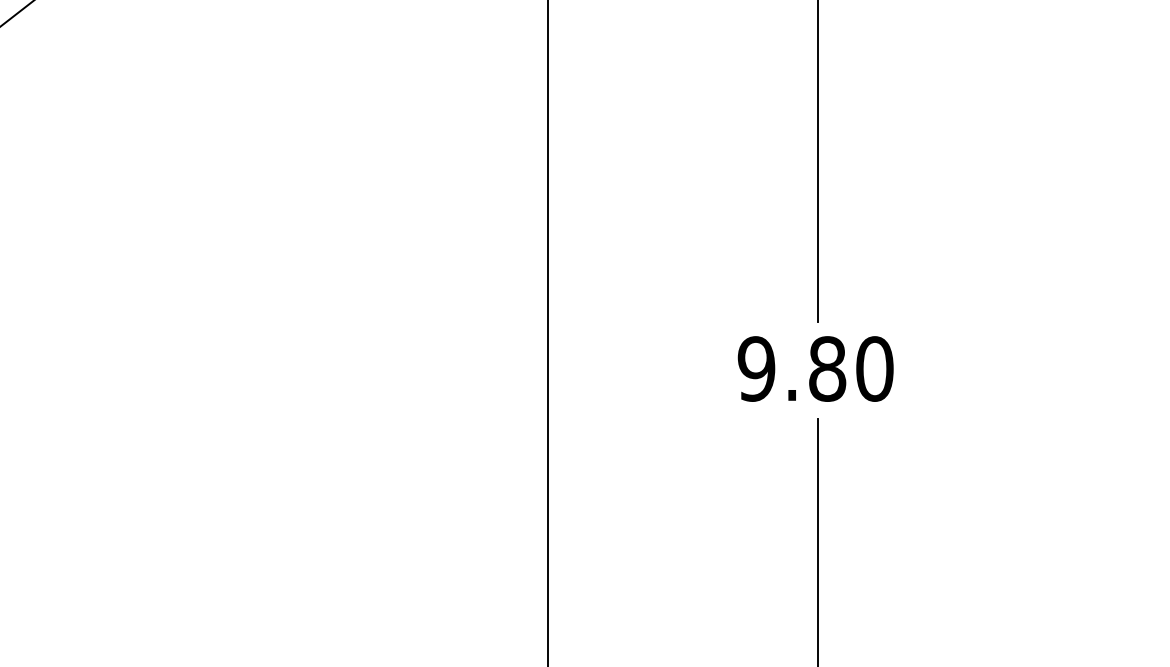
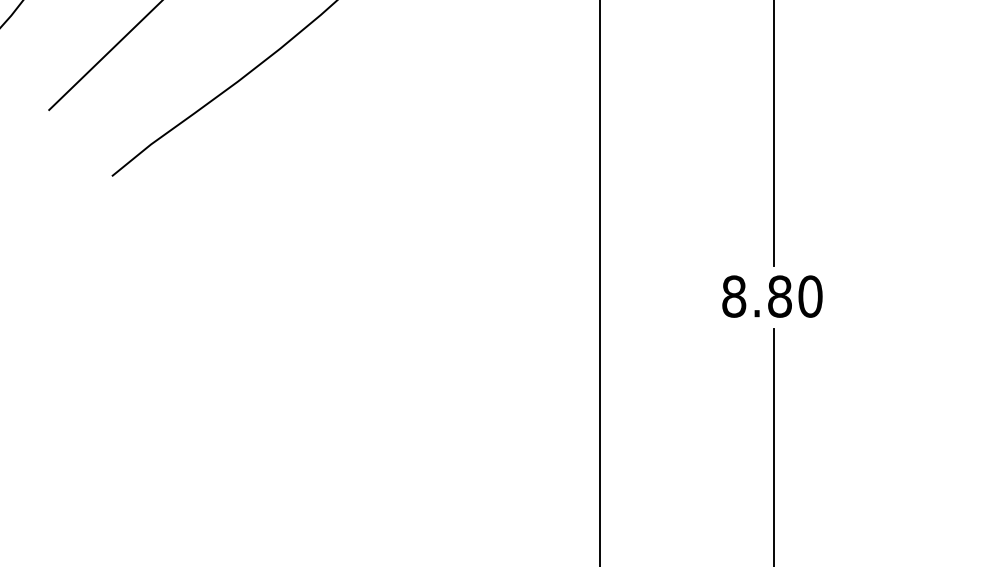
text: (757, 368) -> (734, 296), 9.80 -> 8.80

